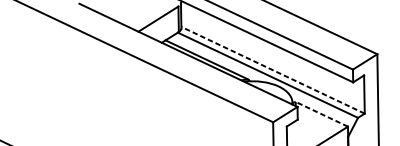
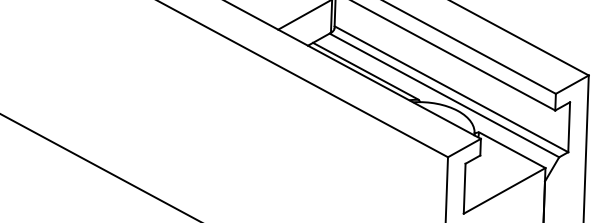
line: (273, 70) -> (451, 89), dashed -> solid
line: (322, 114) -> (512, 150), dashed -> solid

